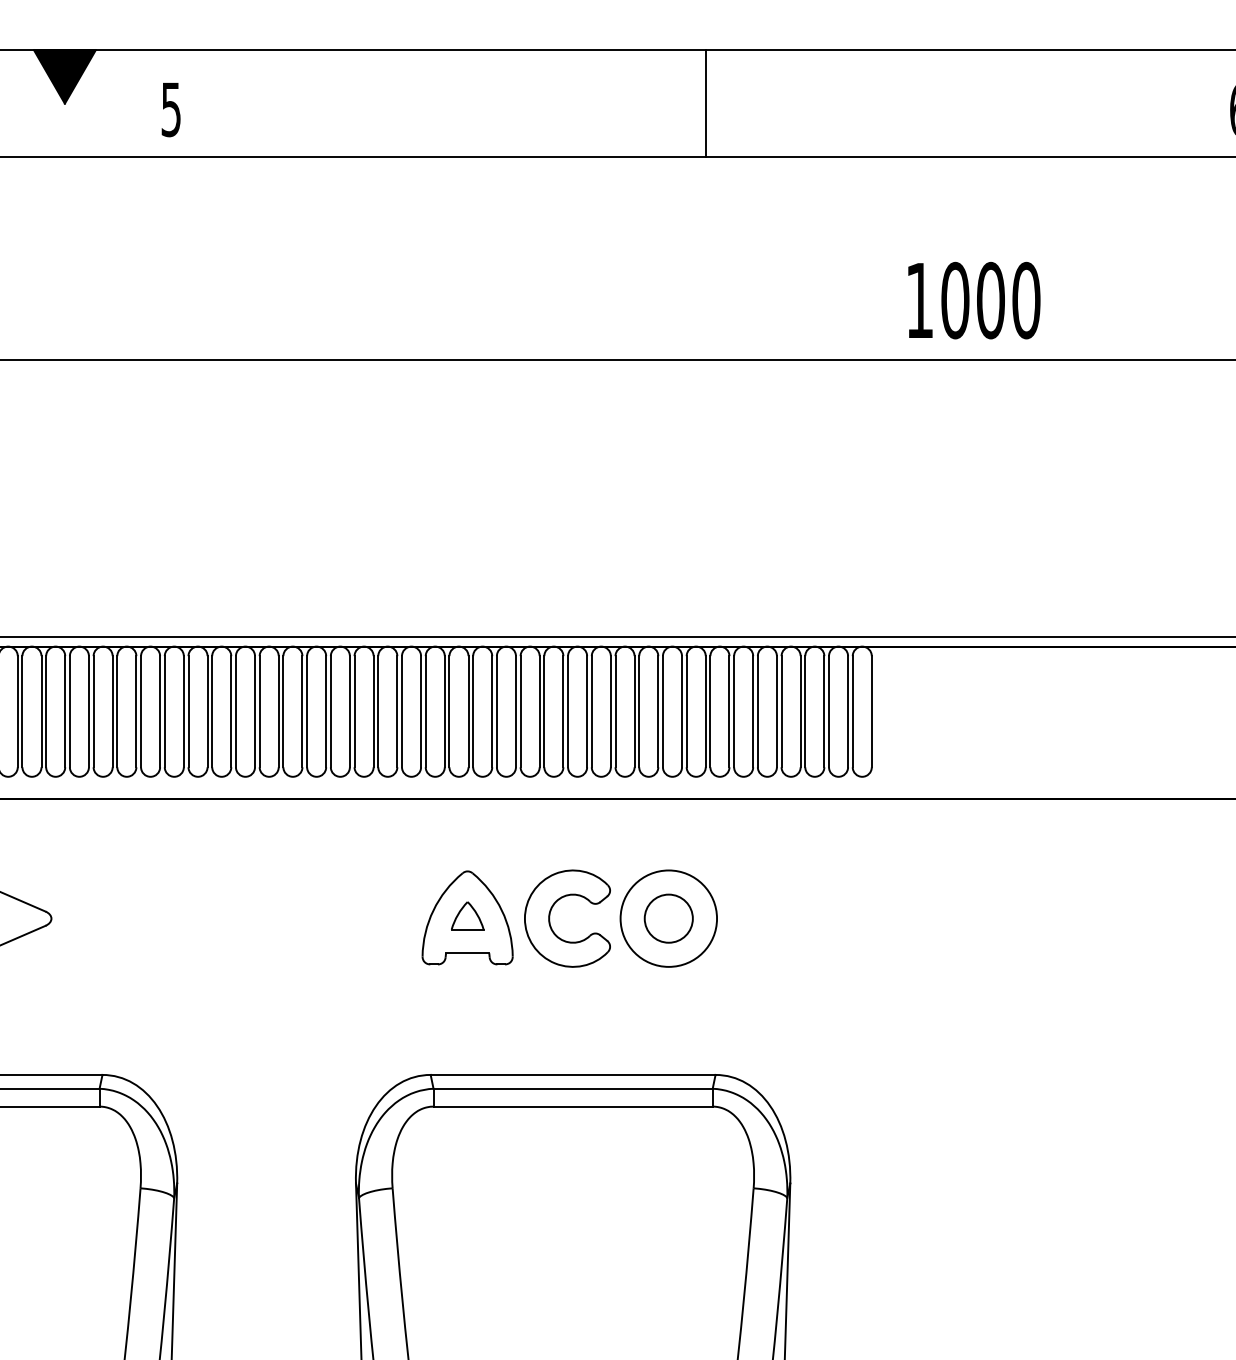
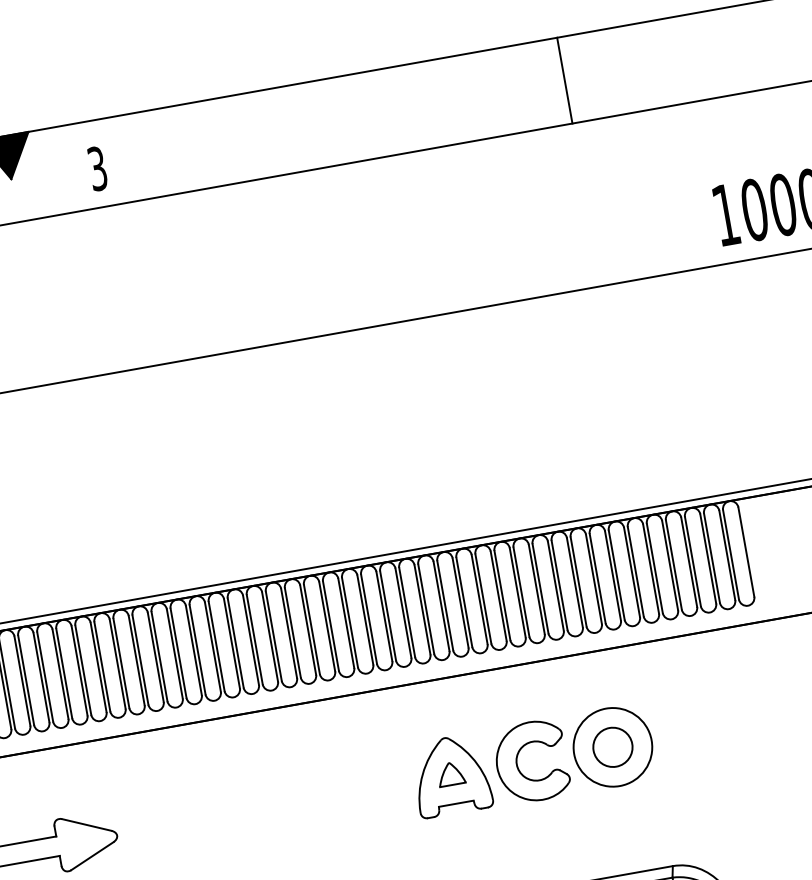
line: (706, 103) -> (565, 80), moved
text: (171, 109) -> (97, 168), 5 -> 3

